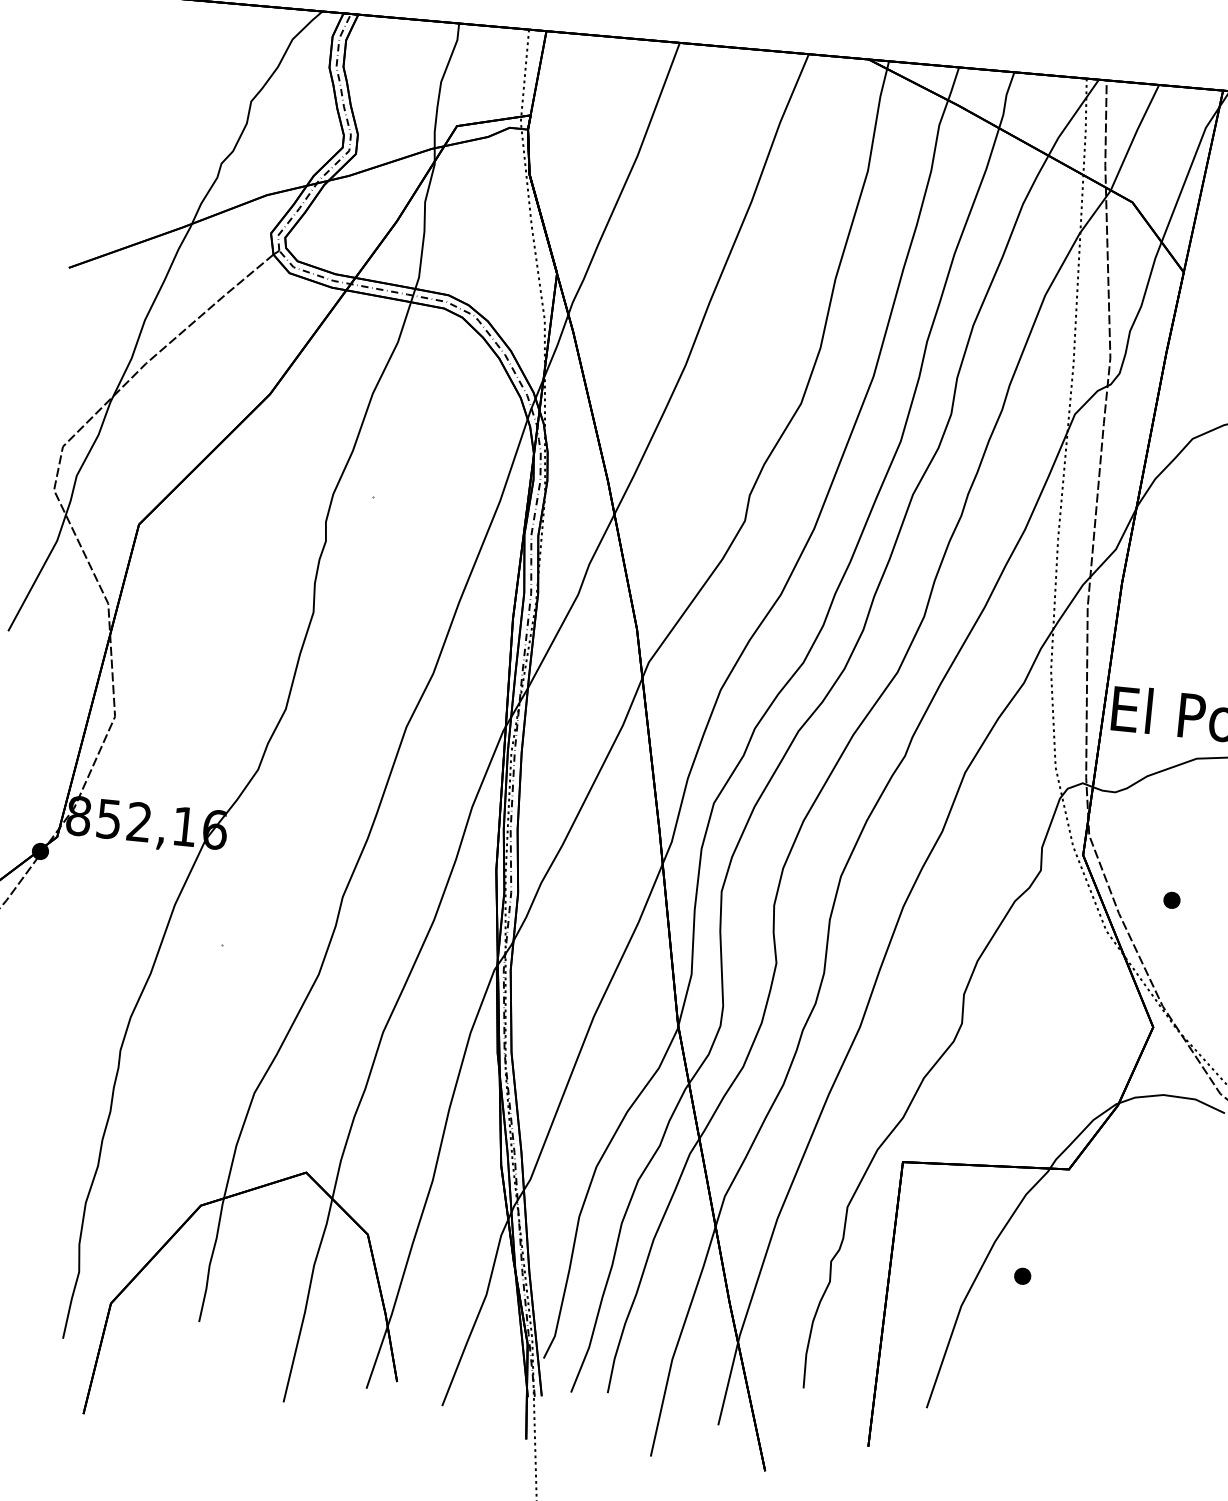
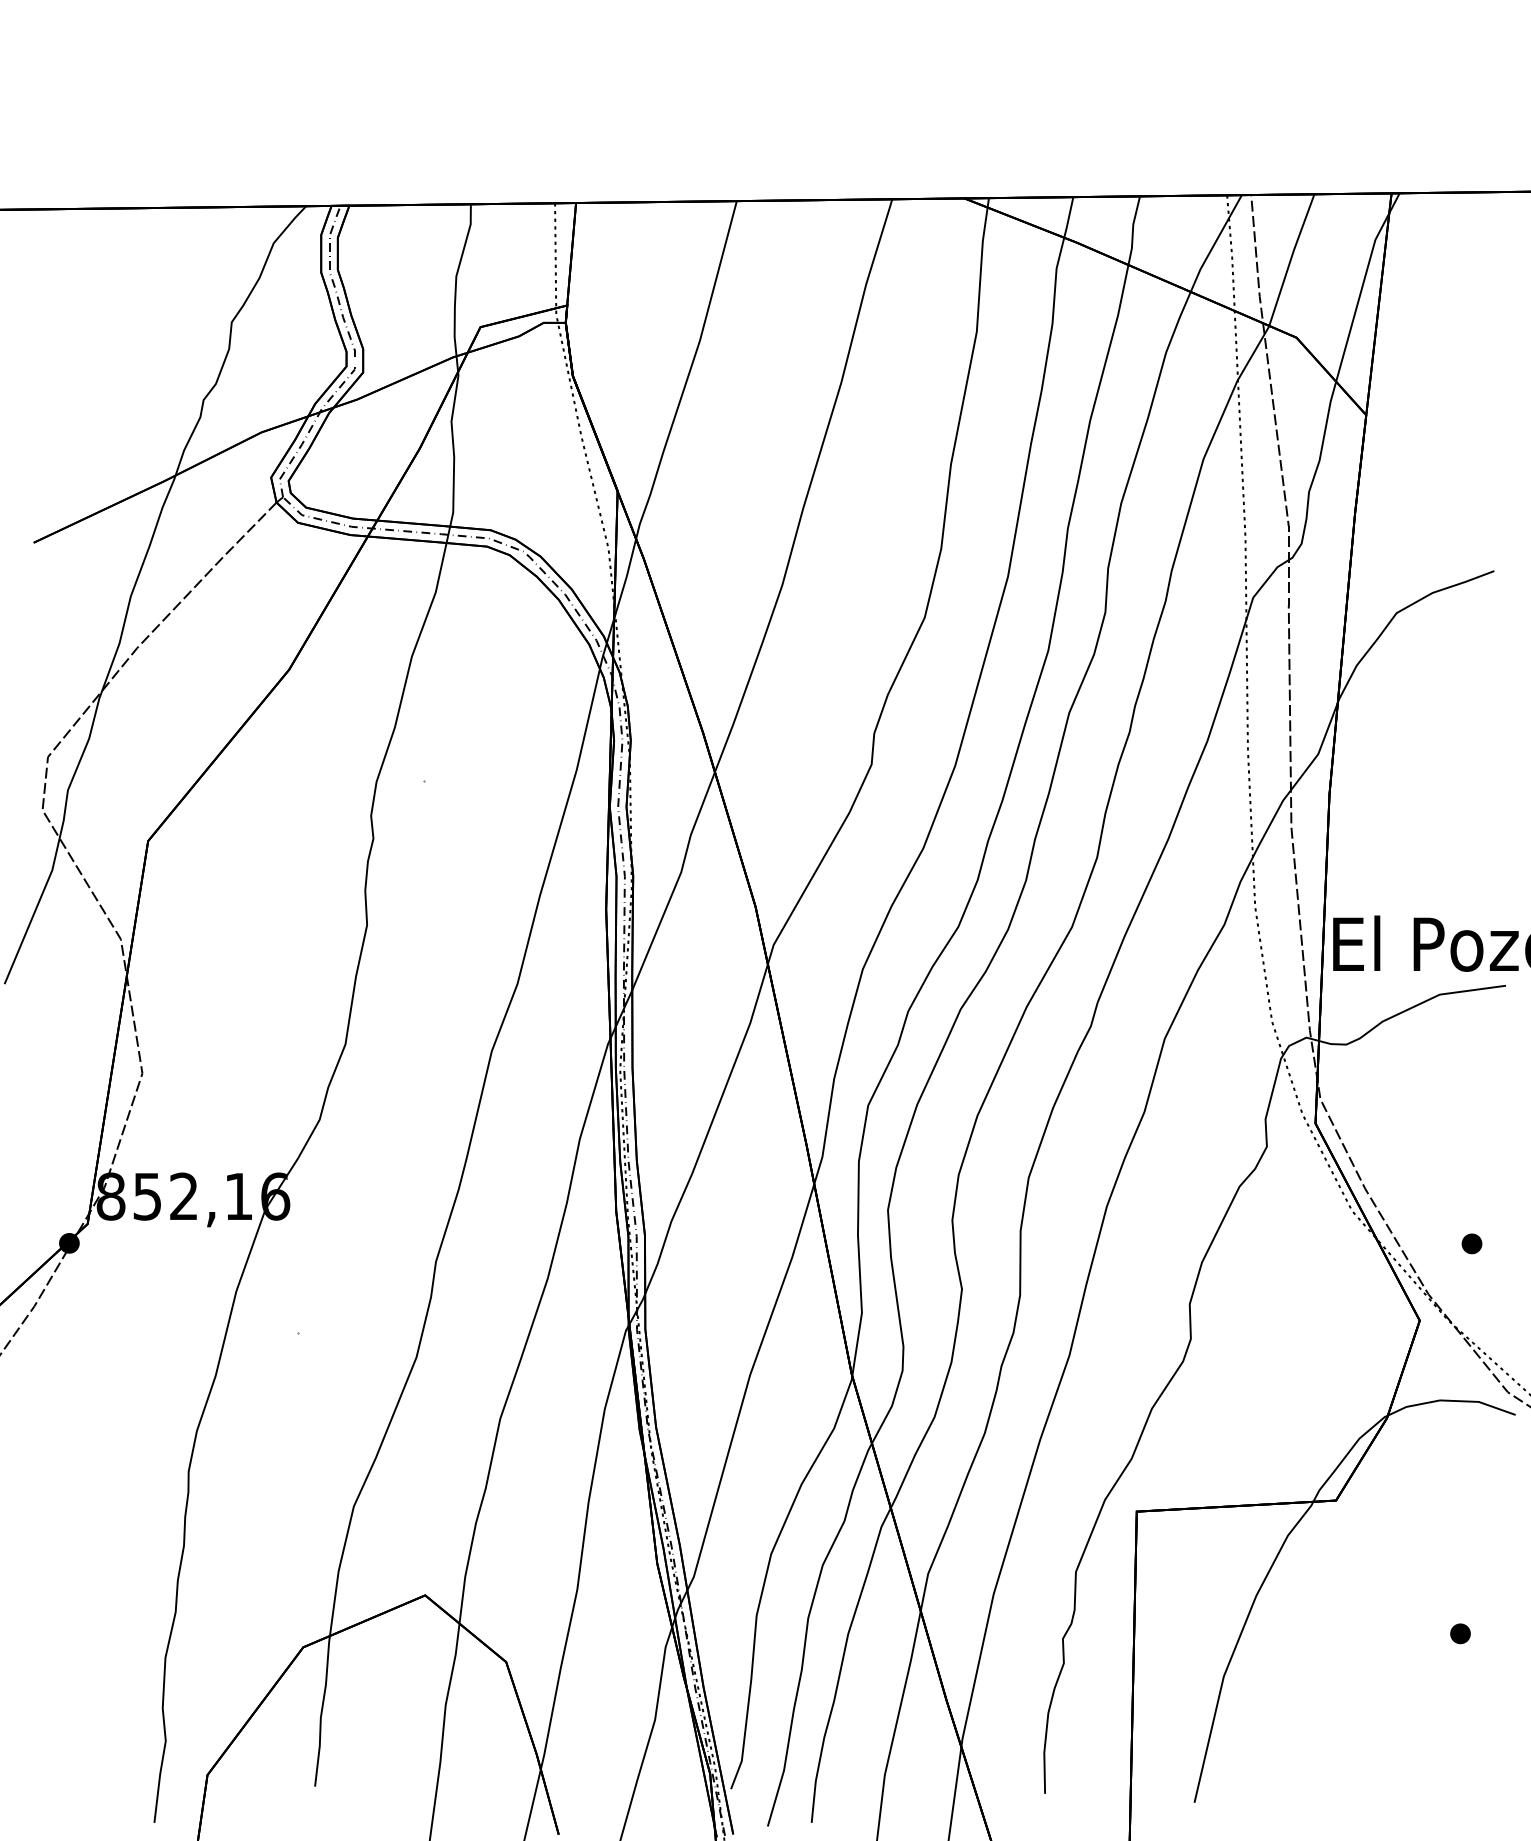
part: (1171, 900) -> (1471, 1243), moved
part: (1022, 1276) -> (1460, 1633), moved

